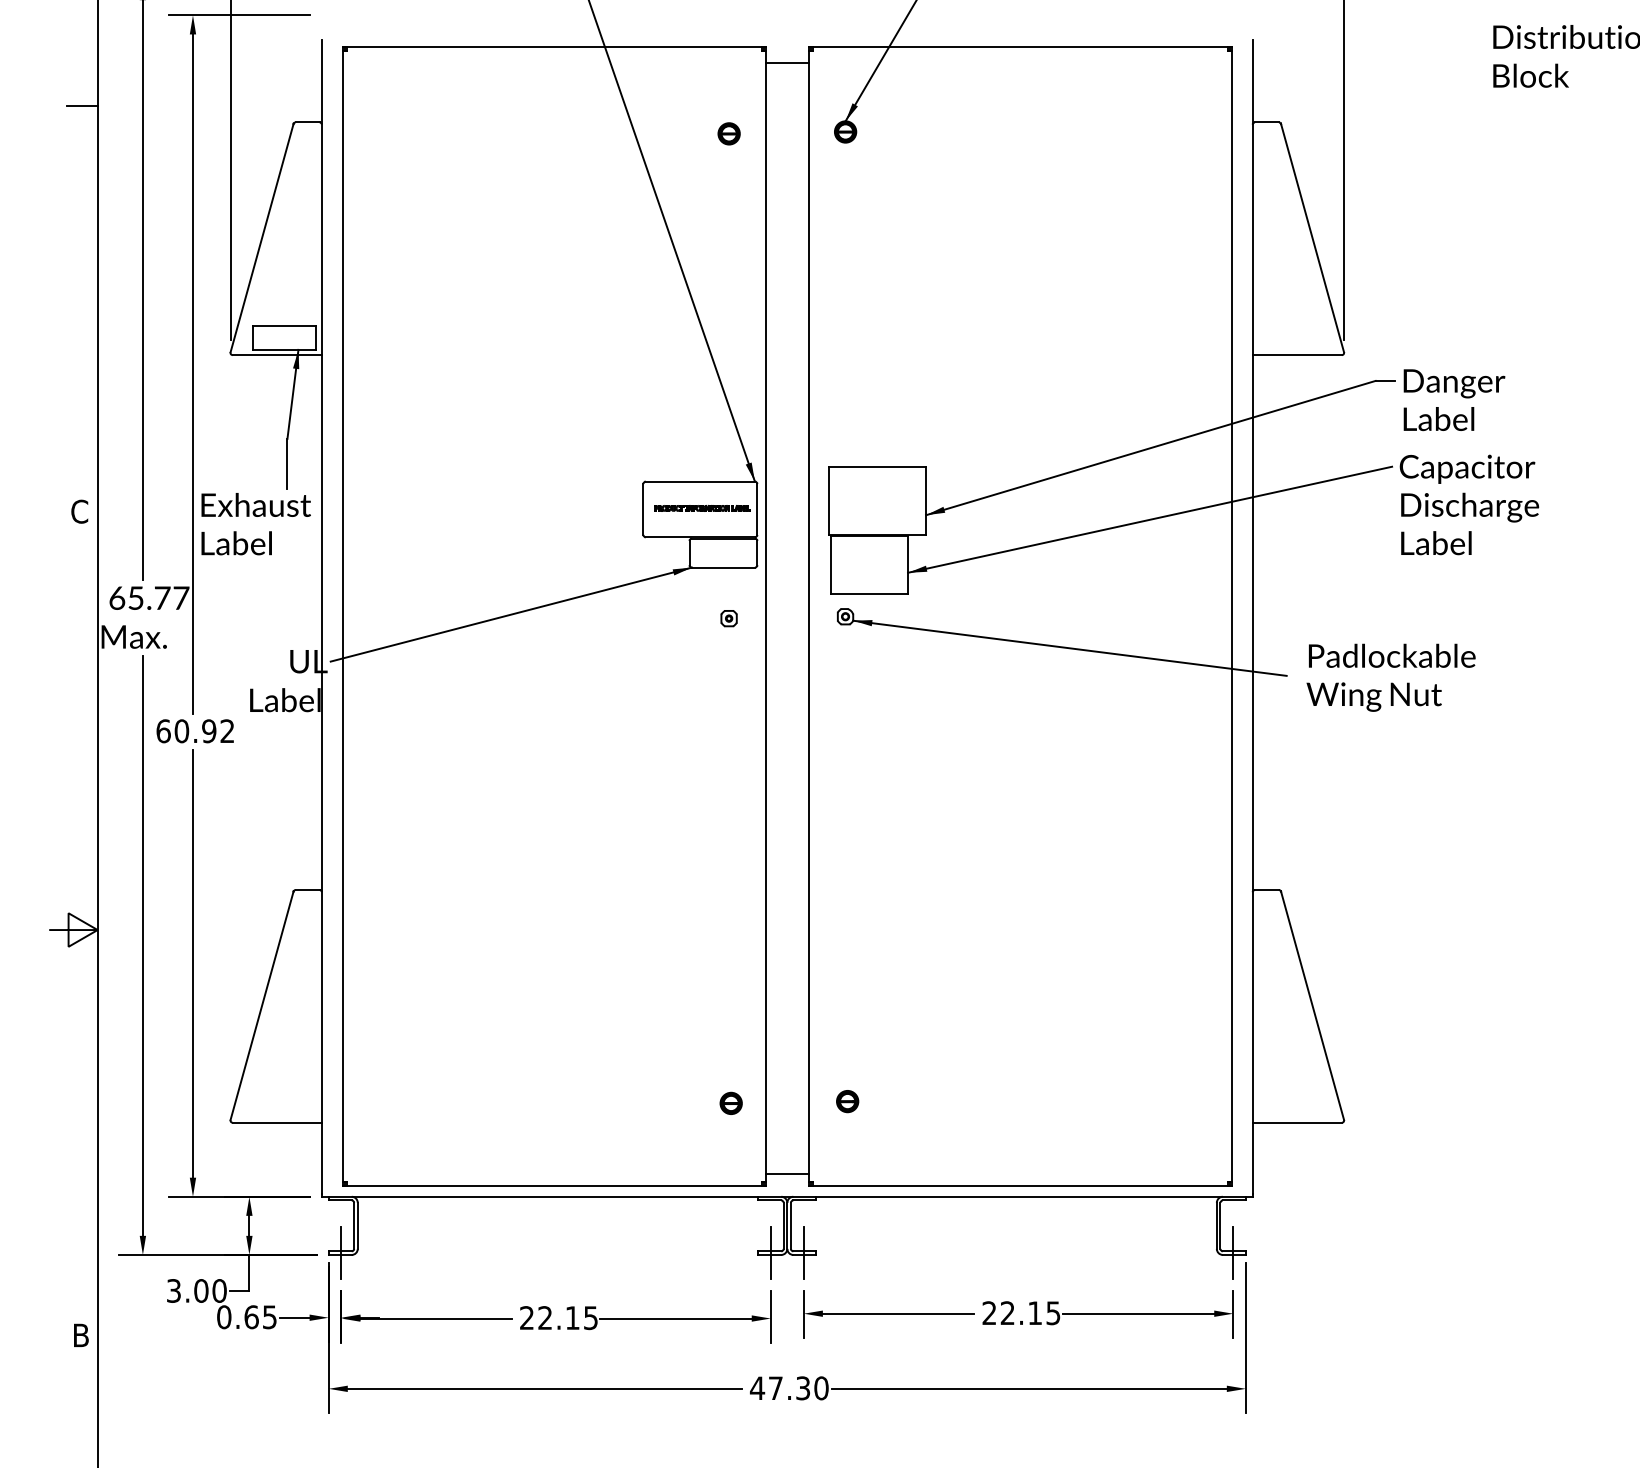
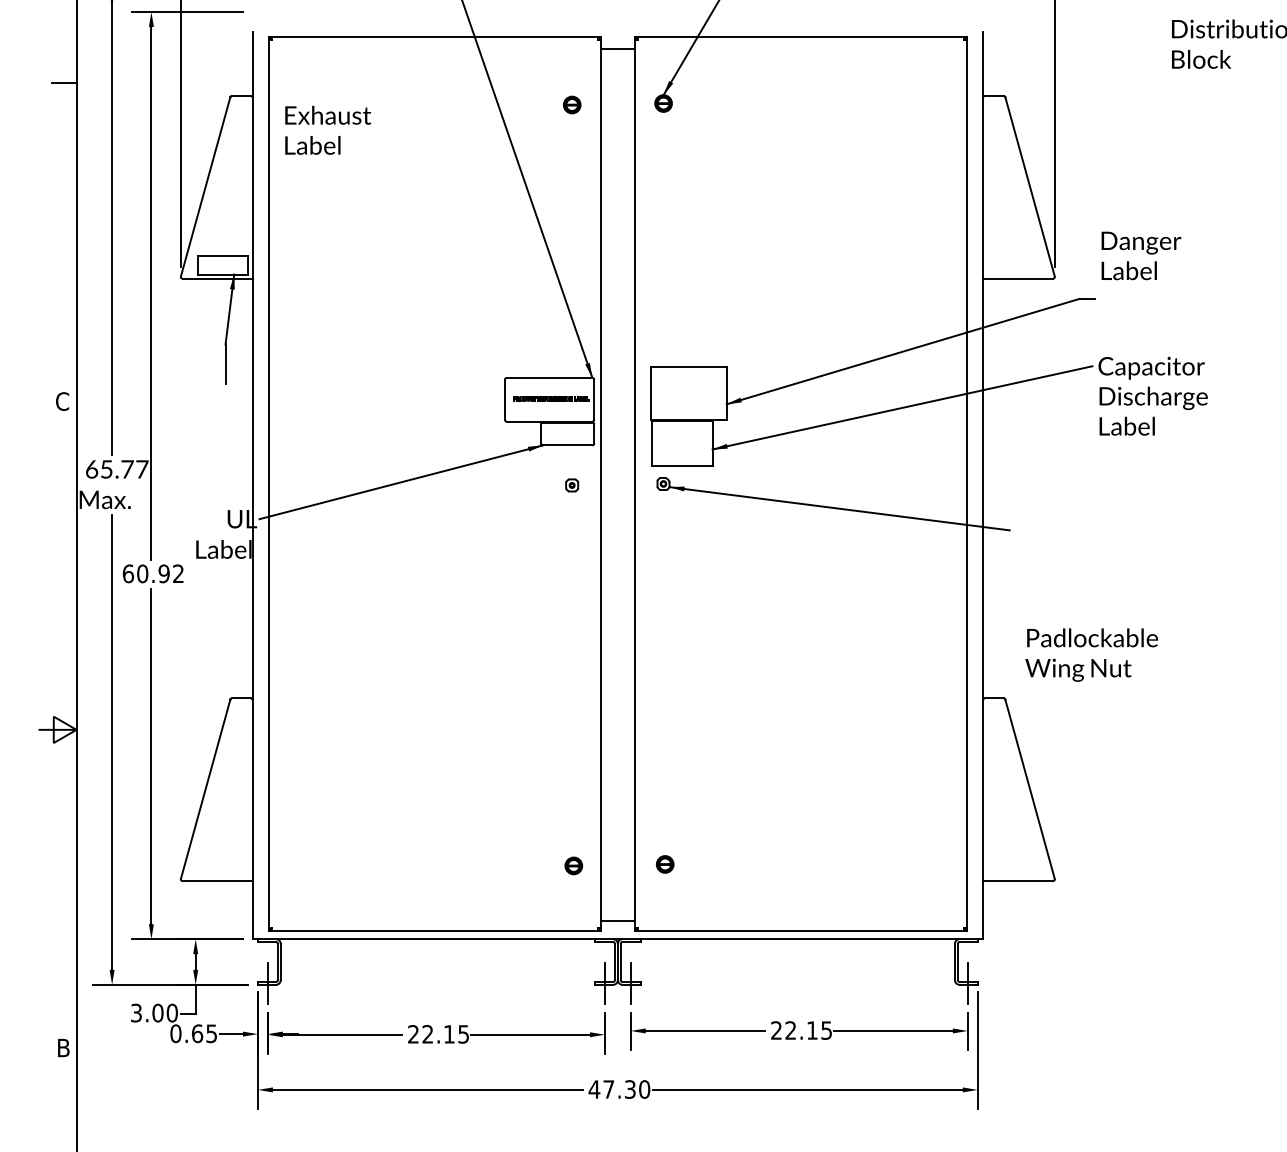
text: (1454, 400) -> (1141, 256), moved
text: (255, 524) -> (327, 130), moved
text: (1390, 677) -> (1091, 654), moved

